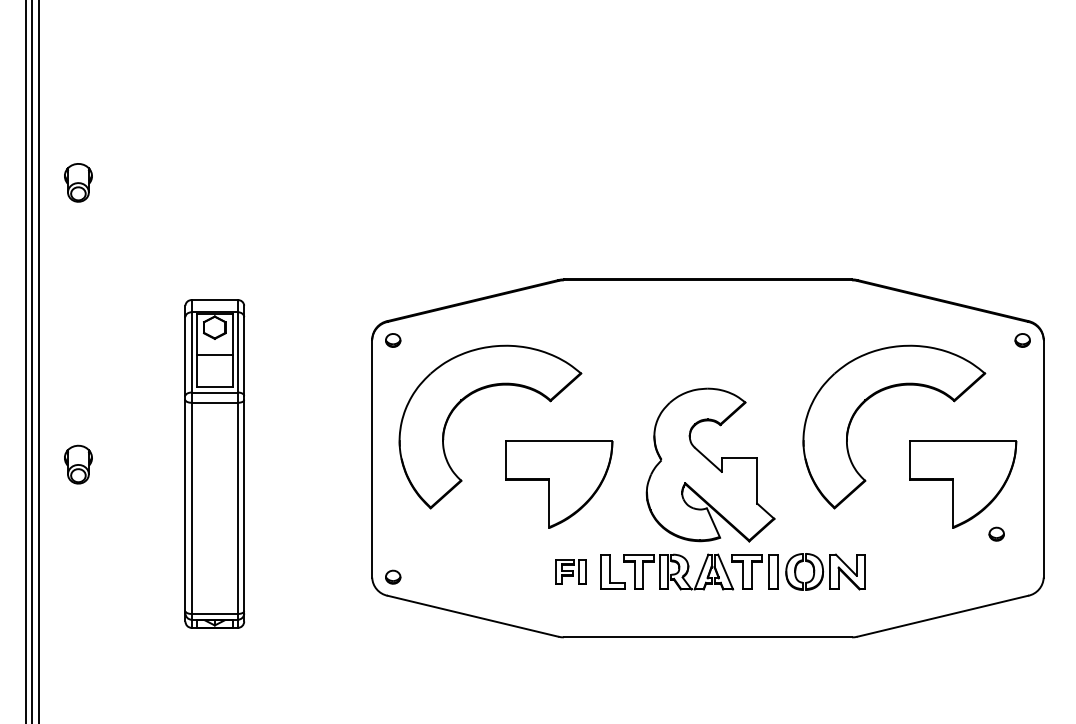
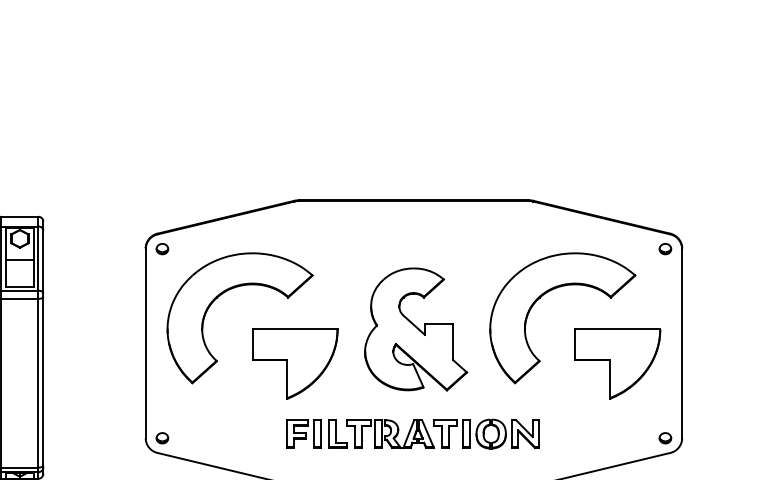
part: (710, 464) -> (415, 329), moved
part: (996, 533) -> (665, 437), moved
part: (570, 571) -> (304, 433), size x1.43

